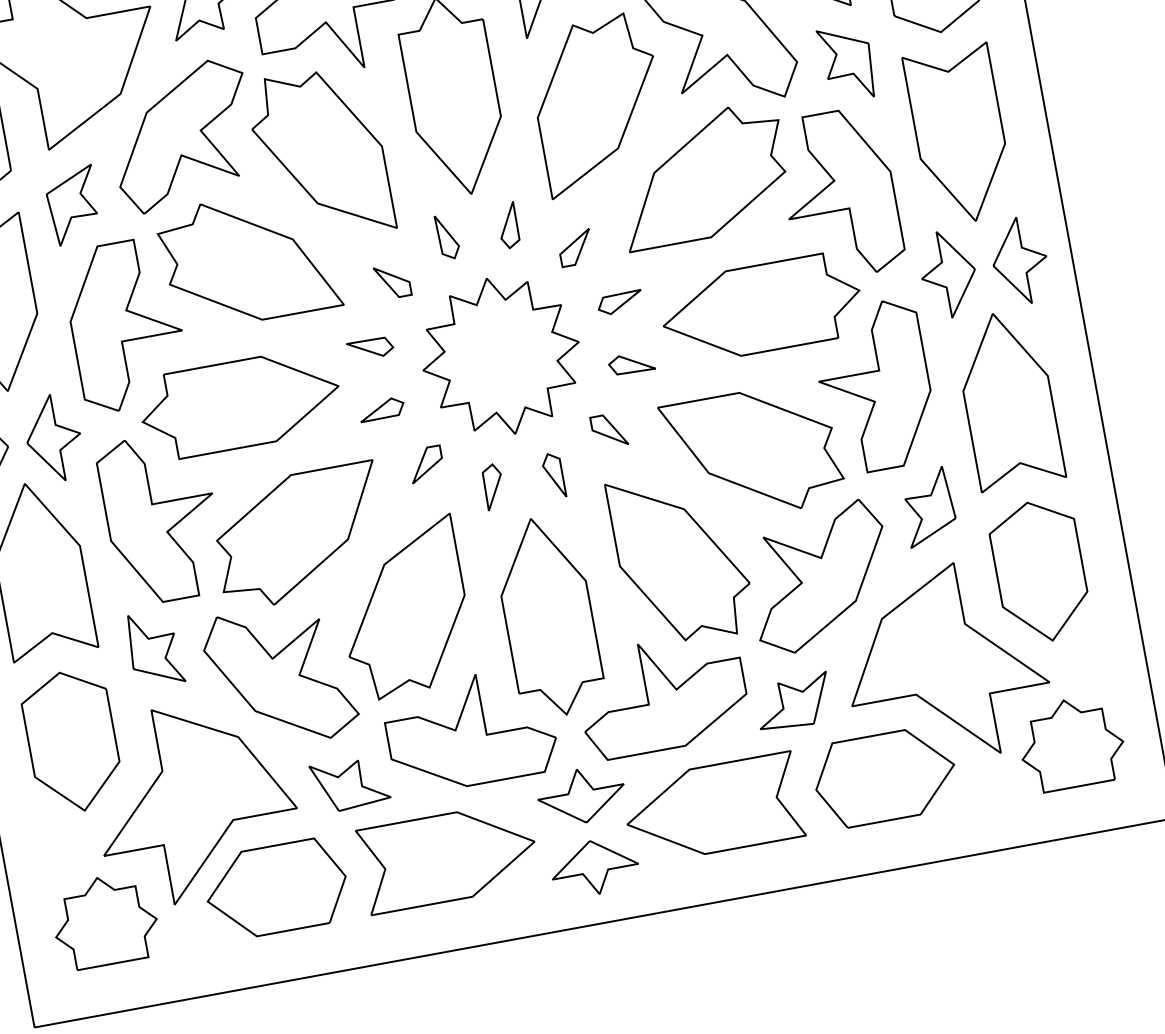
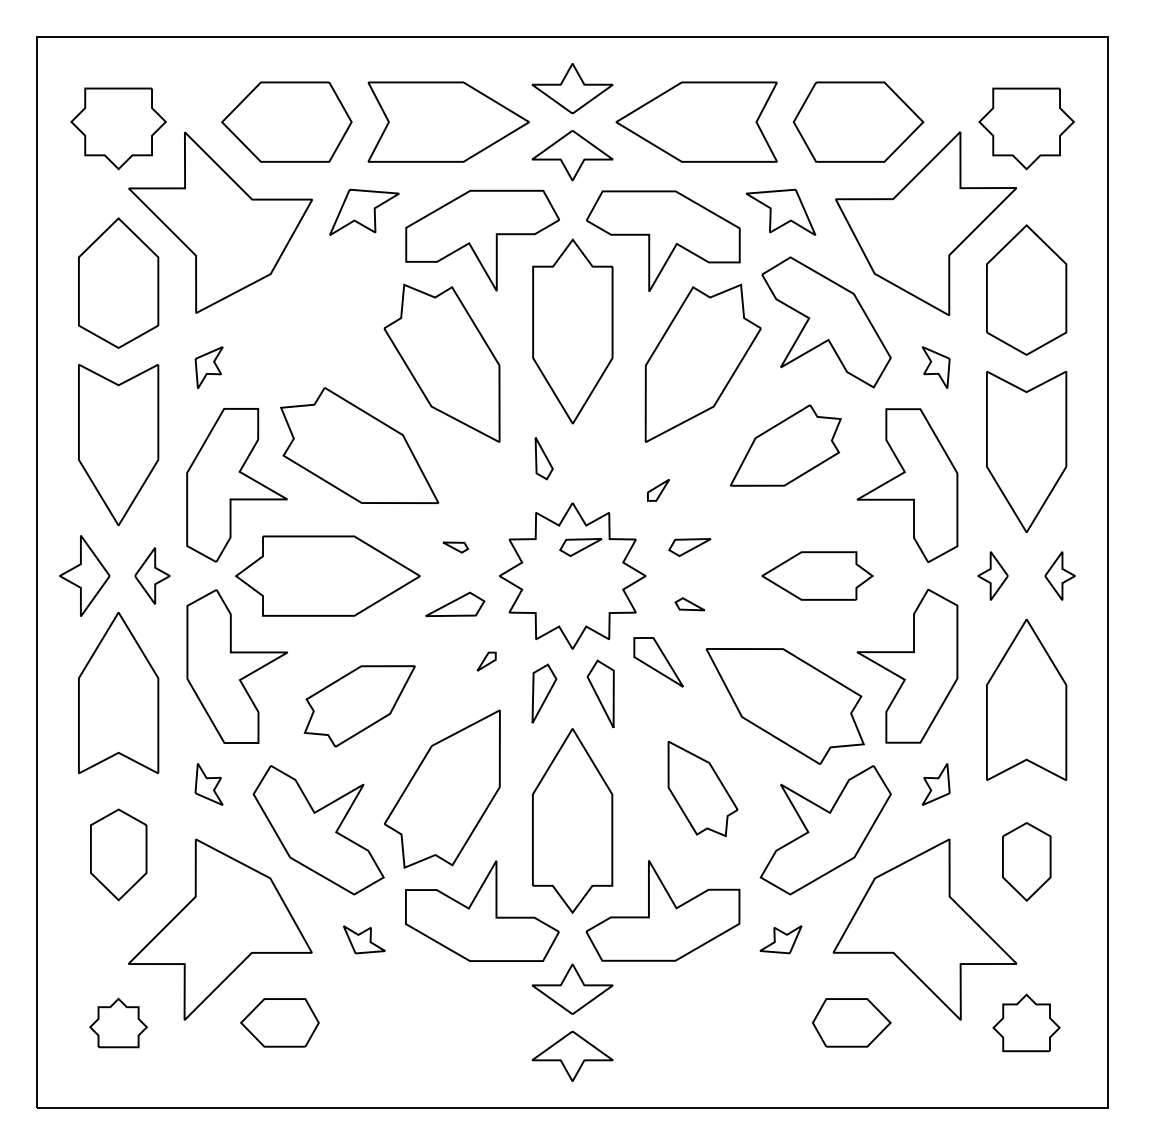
part: (846, 63) -> (935, 367), size x0.6
part: (182, 135) -> (319, 322), removed
part: (702, 175) -> (785, 445), size x0.7
part: (72, 205) -> (208, 367), size x0.6
part: (507, 225) -> (600, 458), removed
part: (575, 248) -> (658, 490), size x0.7
part: (1019, 260) -> (1059, 575), size x0.6
part: (947, 273) -> (992, 575), size x0.6
part: (392, 282) -> (486, 490), removed
part: (761, 307) -> (817, 575), size x0.6
part: (503, 324) -> (580, 547), added
part: (370, 348) -> (455, 547), size x0.6
part: (630, 362) -> (689, 603), size x0.7
part: (381, 409) -> (455, 604), size x1.4
part: (609, 430) -> (658, 661), size x1.6
part: (53, 437) -> (152, 575), size x0.7
part: (426, 464) -> (486, 661), size x0.6
part: (553, 474) -> (600, 692), size x1.6
part: (492, 486) -> (543, 693), size x1.4
part: (927, 507) -> (935, 784), size x0.6
part: (299, 536) -> (359, 706), size x0.7
part: (680, 557) -> (702, 788), size x0.6
part: (1039, 571) -> (1026, 861), size x0.6
part: (154, 649) -> (208, 784), size x0.6
part: (793, 702) -> (780, 939), size x0.6
part: (72, 741) -> (118, 854), size x0.7
part: (1071, 742) -> (1026, 1022), size x0.7
part: (885, 777) -> (851, 1022), size x0.6
part: (350, 783) -> (364, 939), size x0.6
part: (712, 808) -> (689, 1022), removed
part: (448, 857) -> (441, 1022), removed
part: (276, 888) -> (279, 1022), size x0.6
part: (104, 920) -> (118, 1022), size x0.6

